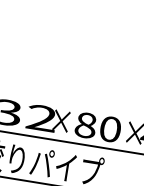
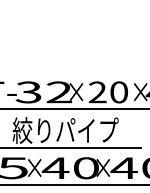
text: (85, 125) -> (97, 92), 80 -> 20

